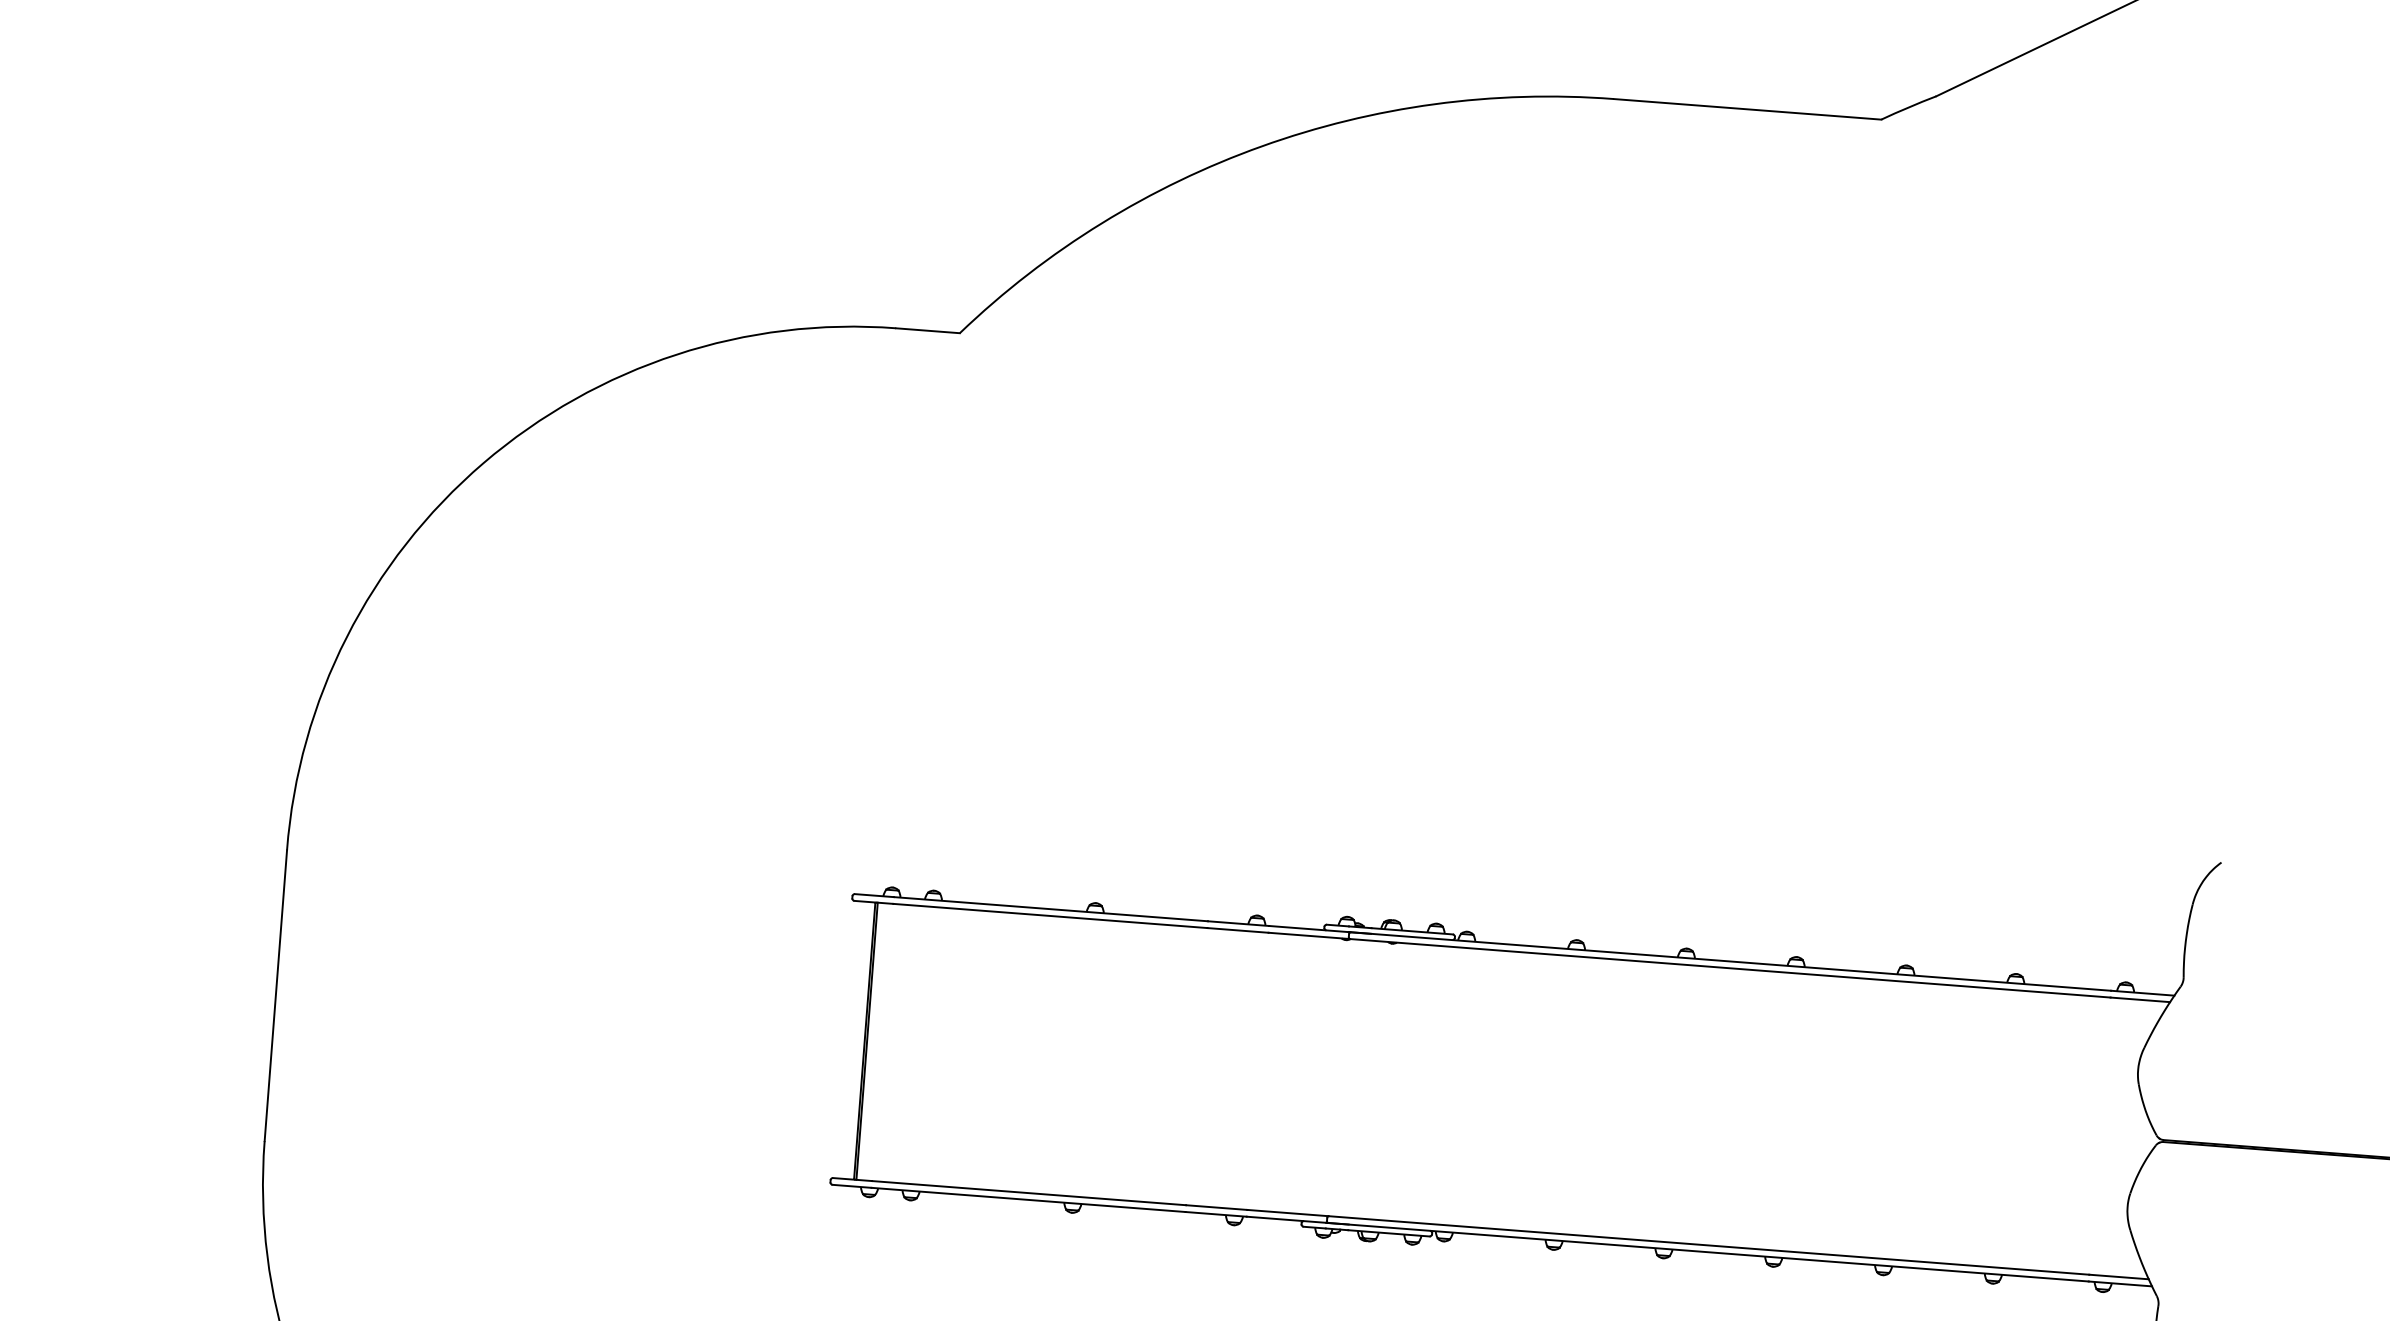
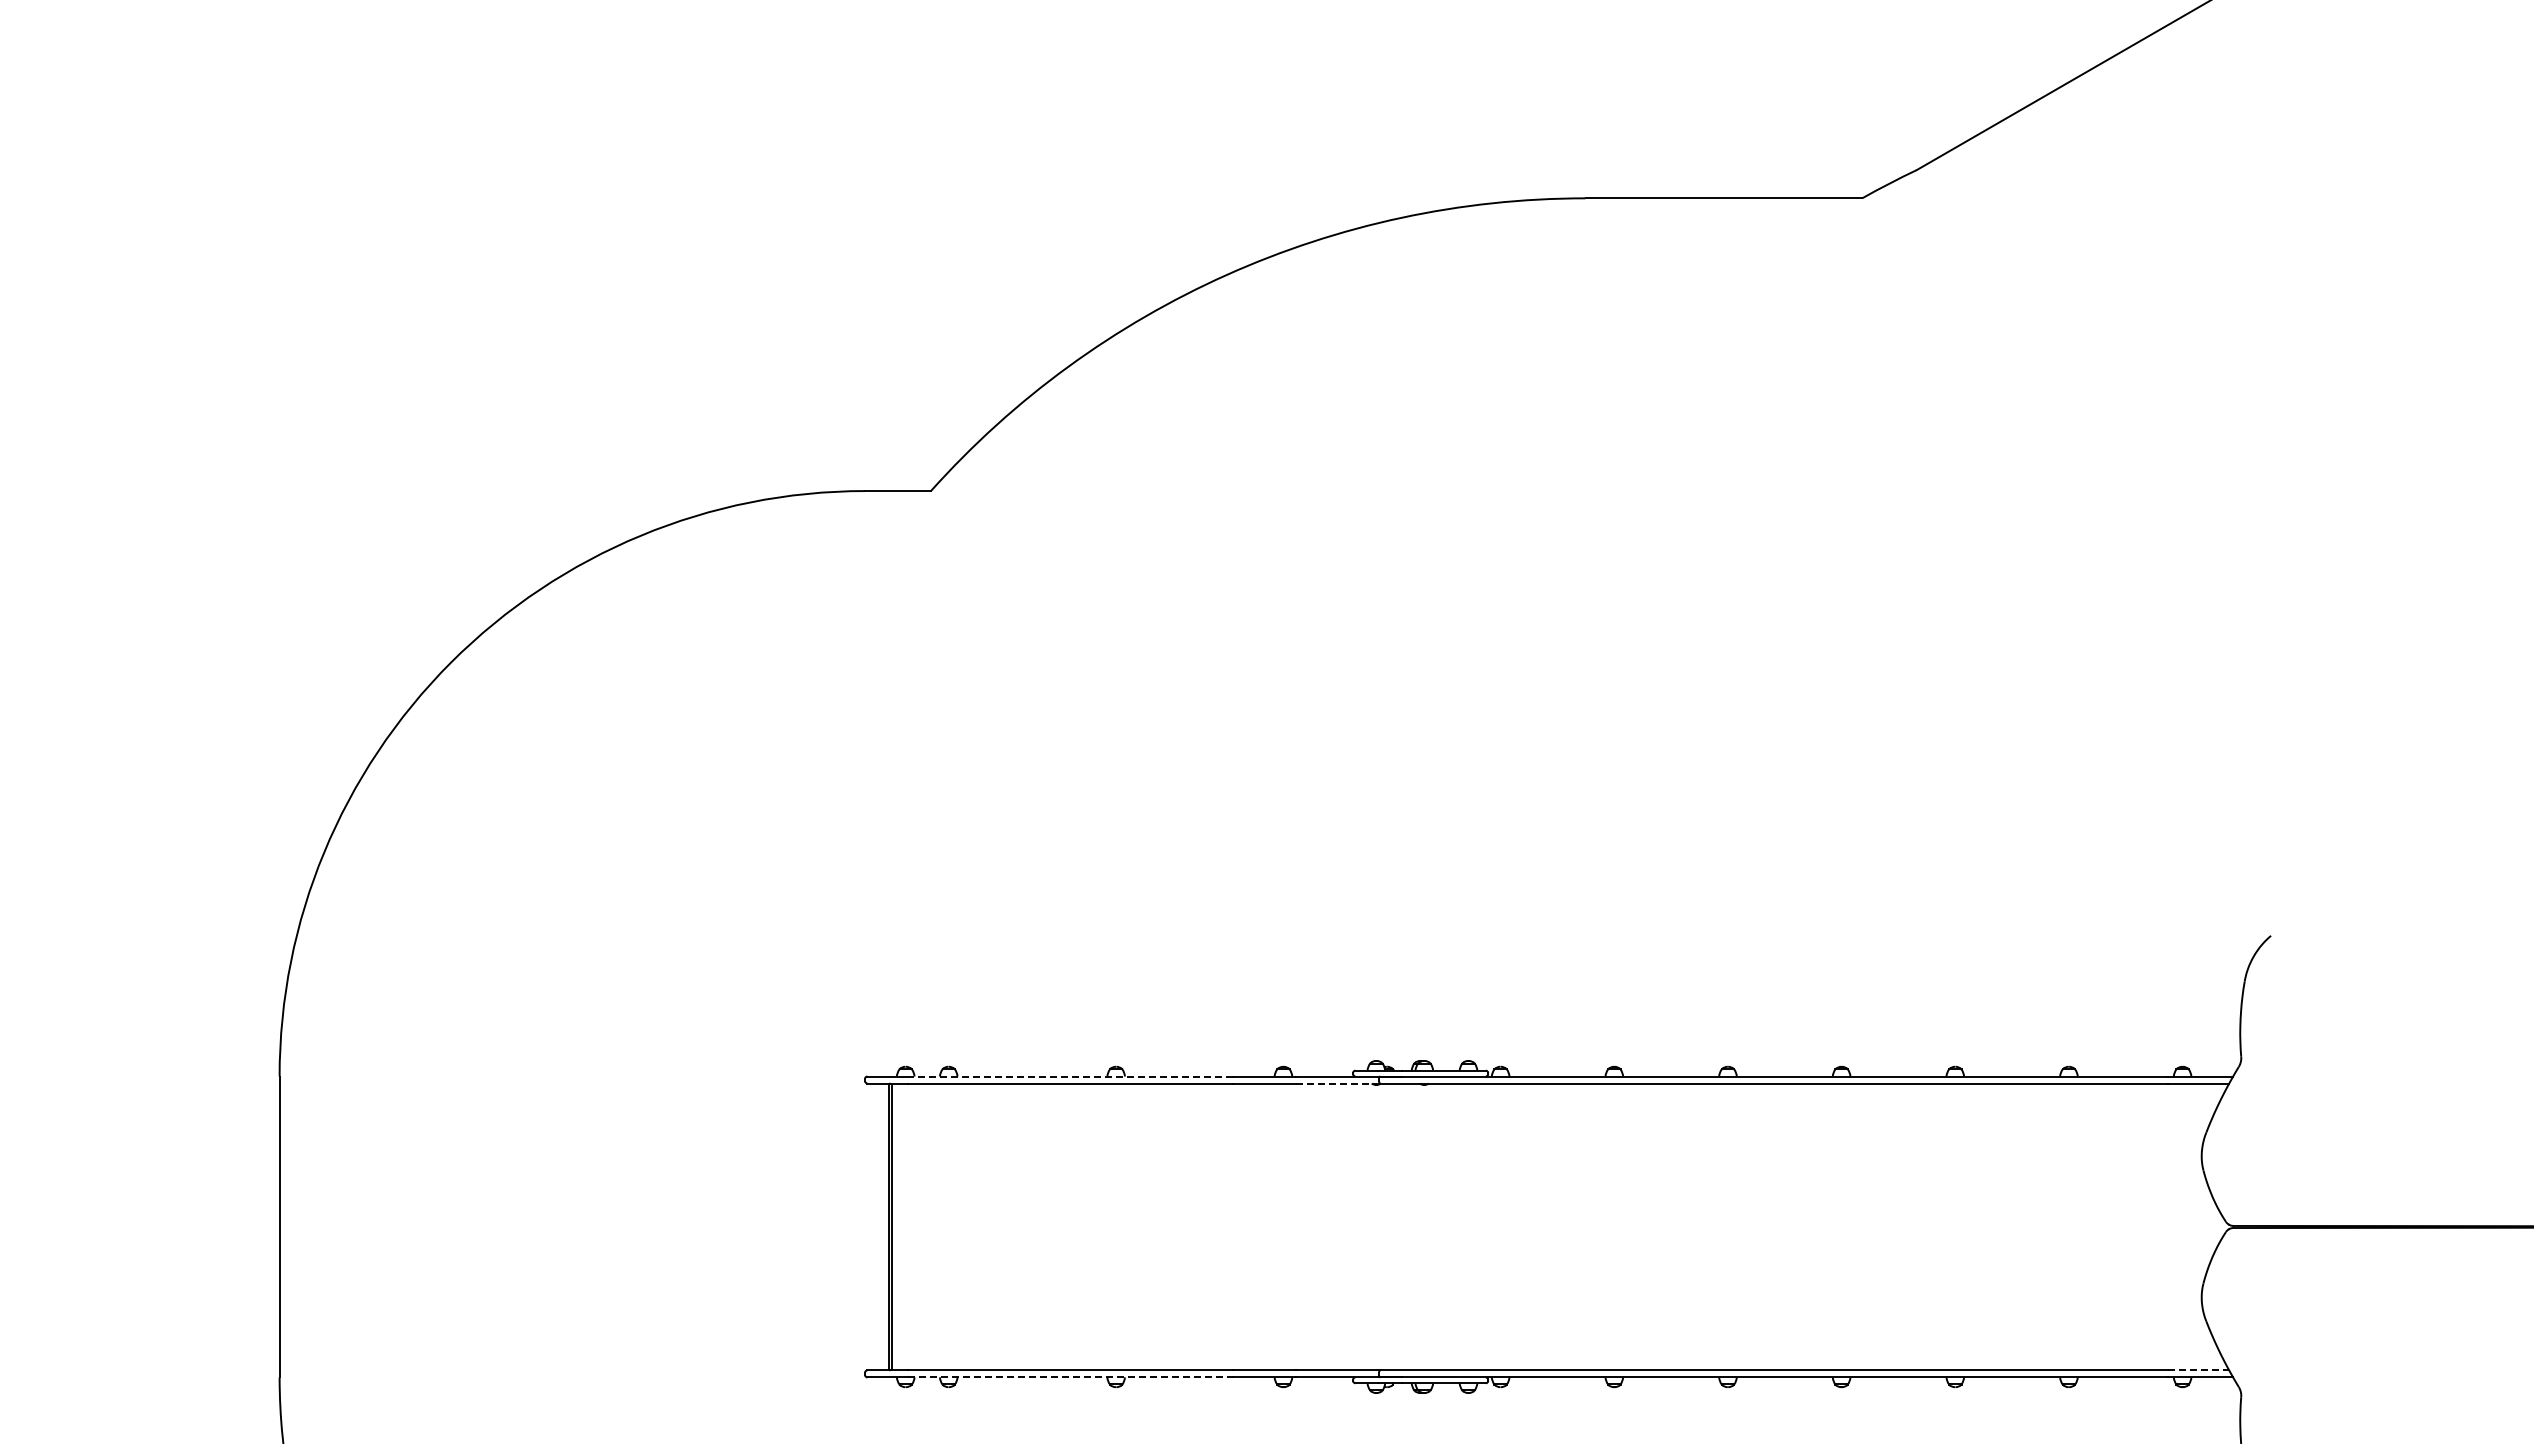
line: (1051, 909) -> (1070, 1076), solid -> dashed
line: (1309, 935) -> (1338, 1083), solid -> dashed
line: (1028, 1200) -> (1070, 1377), solid -> dashed
line: (2119, 1277) -> (2198, 1370), solid -> dashed

